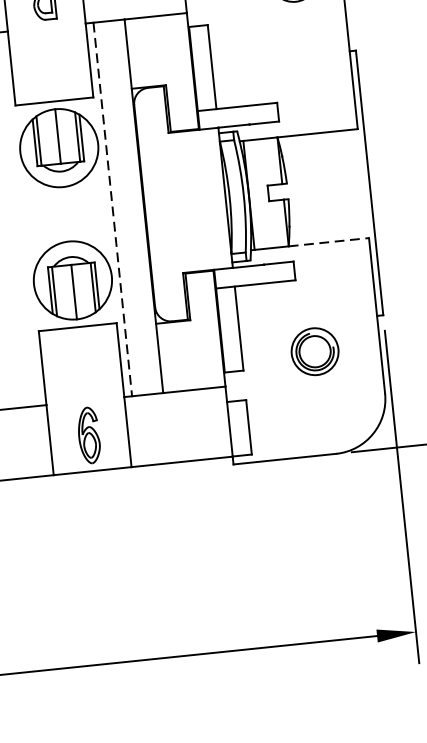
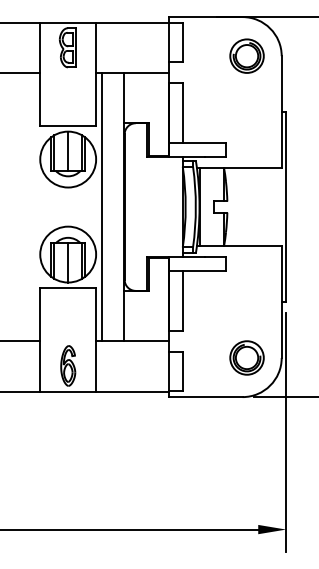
line: (112, 210) -> (101, 207), dashed -> solid
line: (328, 242) -> (252, 246), dashed -> solid
part: (314, 351) -> (246, 357), moved

